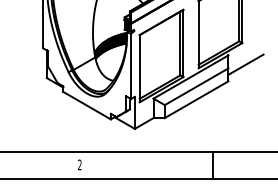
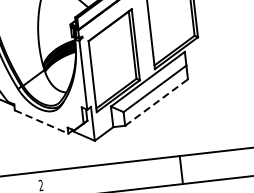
line: (245, 64) -> (203, 59), removed
line: (196, 99) -> (156, 102), solid -> dashed
line: (87, 105) -> (42, 121), solid -> dashed

